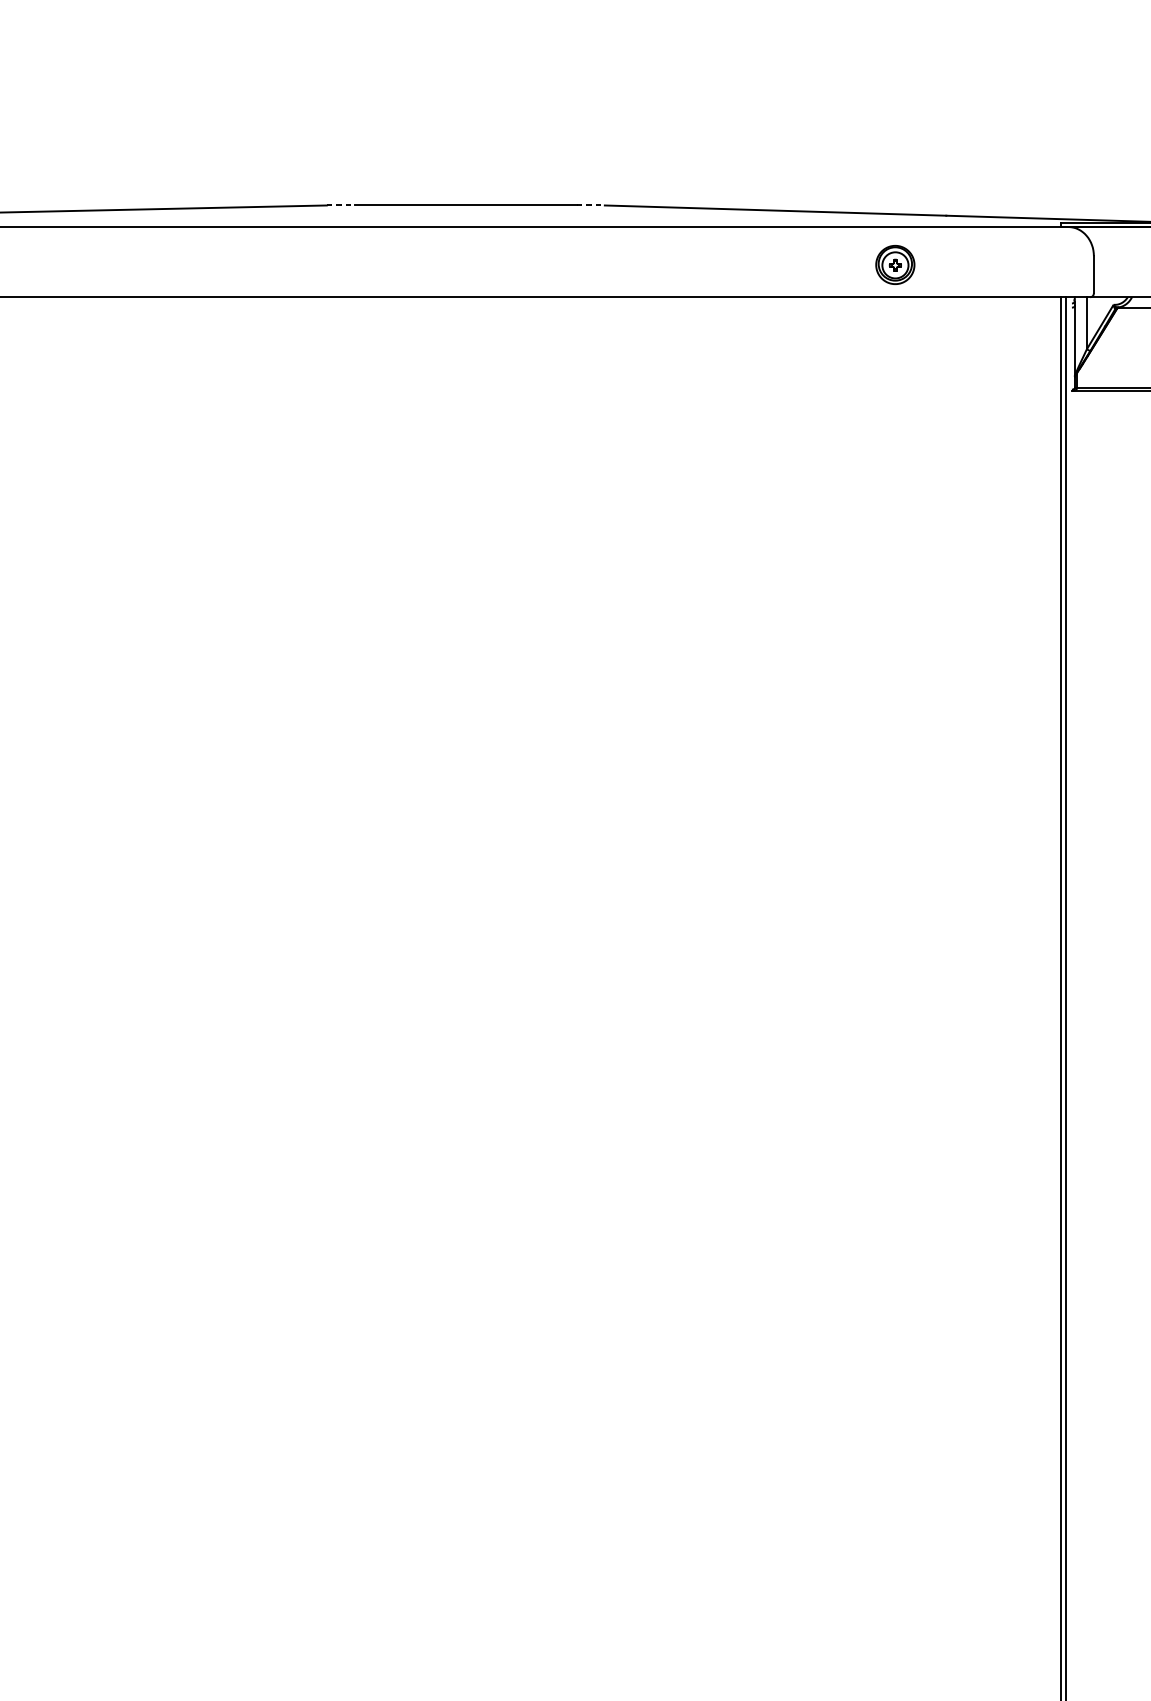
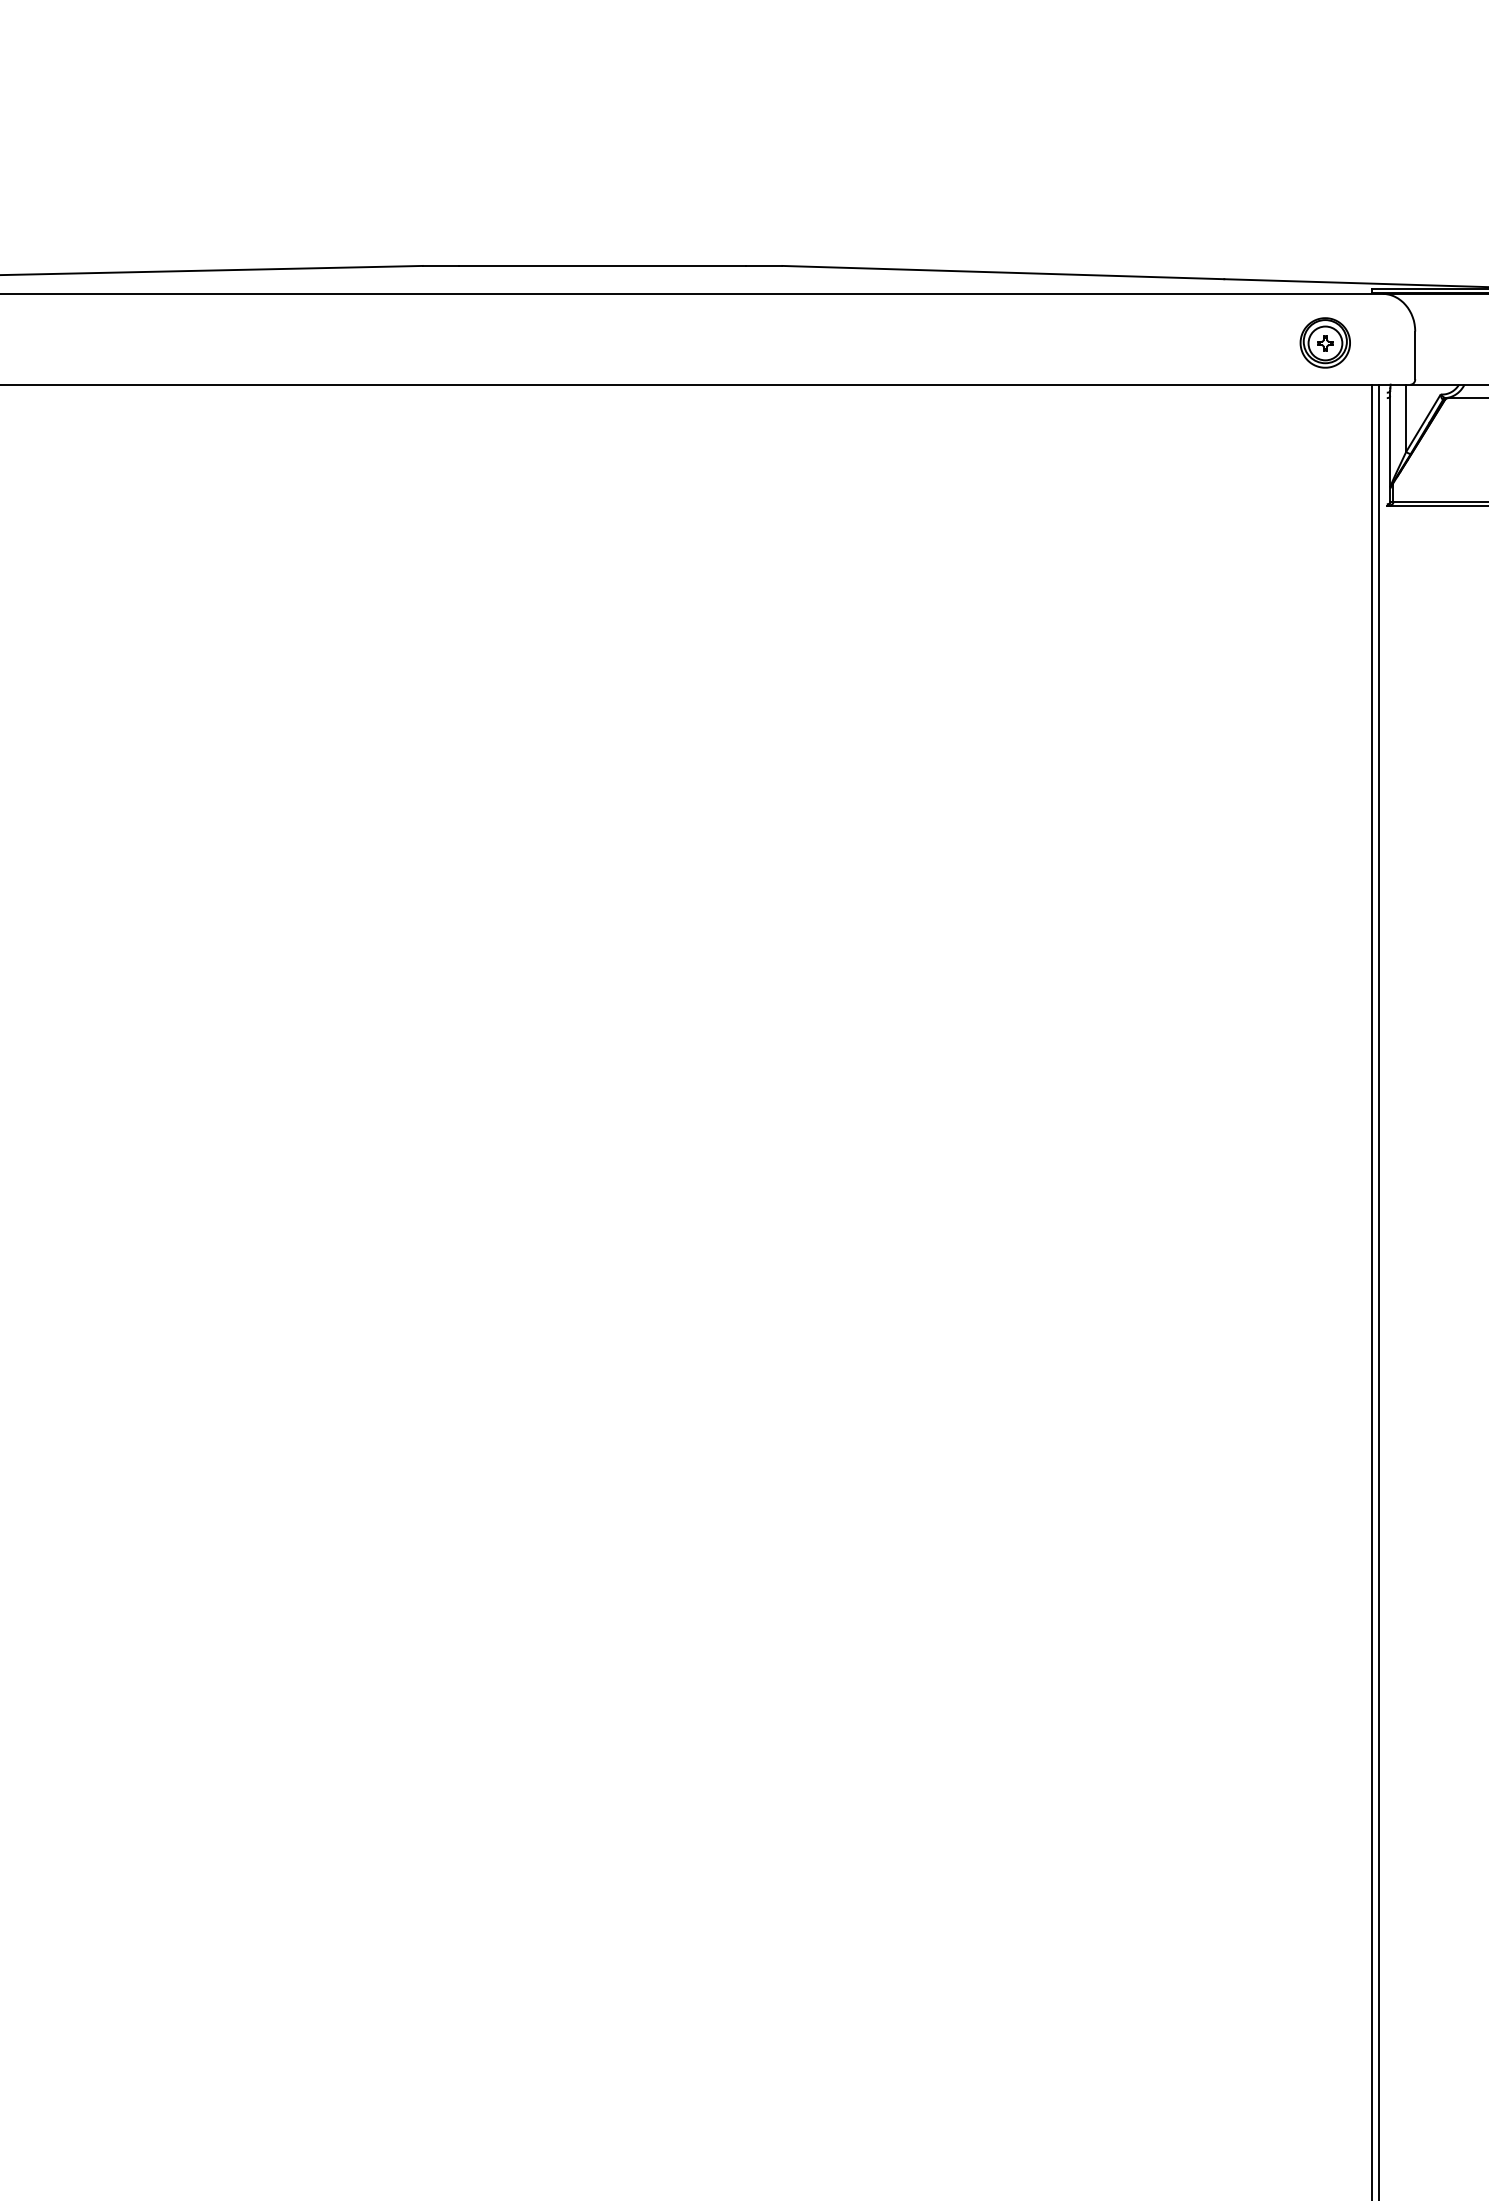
line: (340, 205) -> (440, 265), dashed -> solid
line: (590, 205) -> (764, 265), dashed -> solid
part: (894, 264) -> (1324, 342), moved

